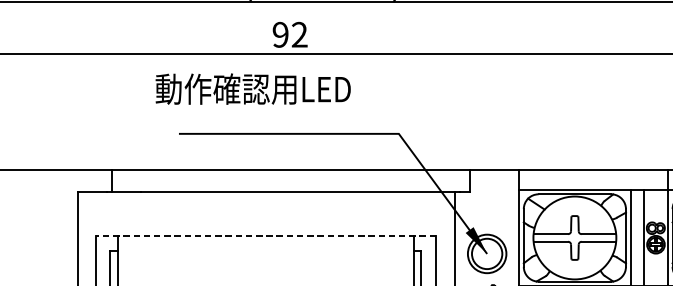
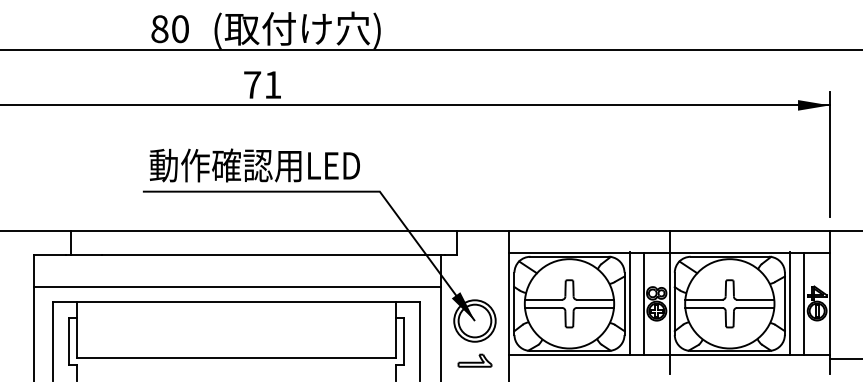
text: (289, 34) -> (262, 84), 92 -> 71
text: (252, 89) -> (254, 165), moved
line: (265, 221) -> (236, 286), added
line: (264, 235) -> (235, 301), dashed -> solid

